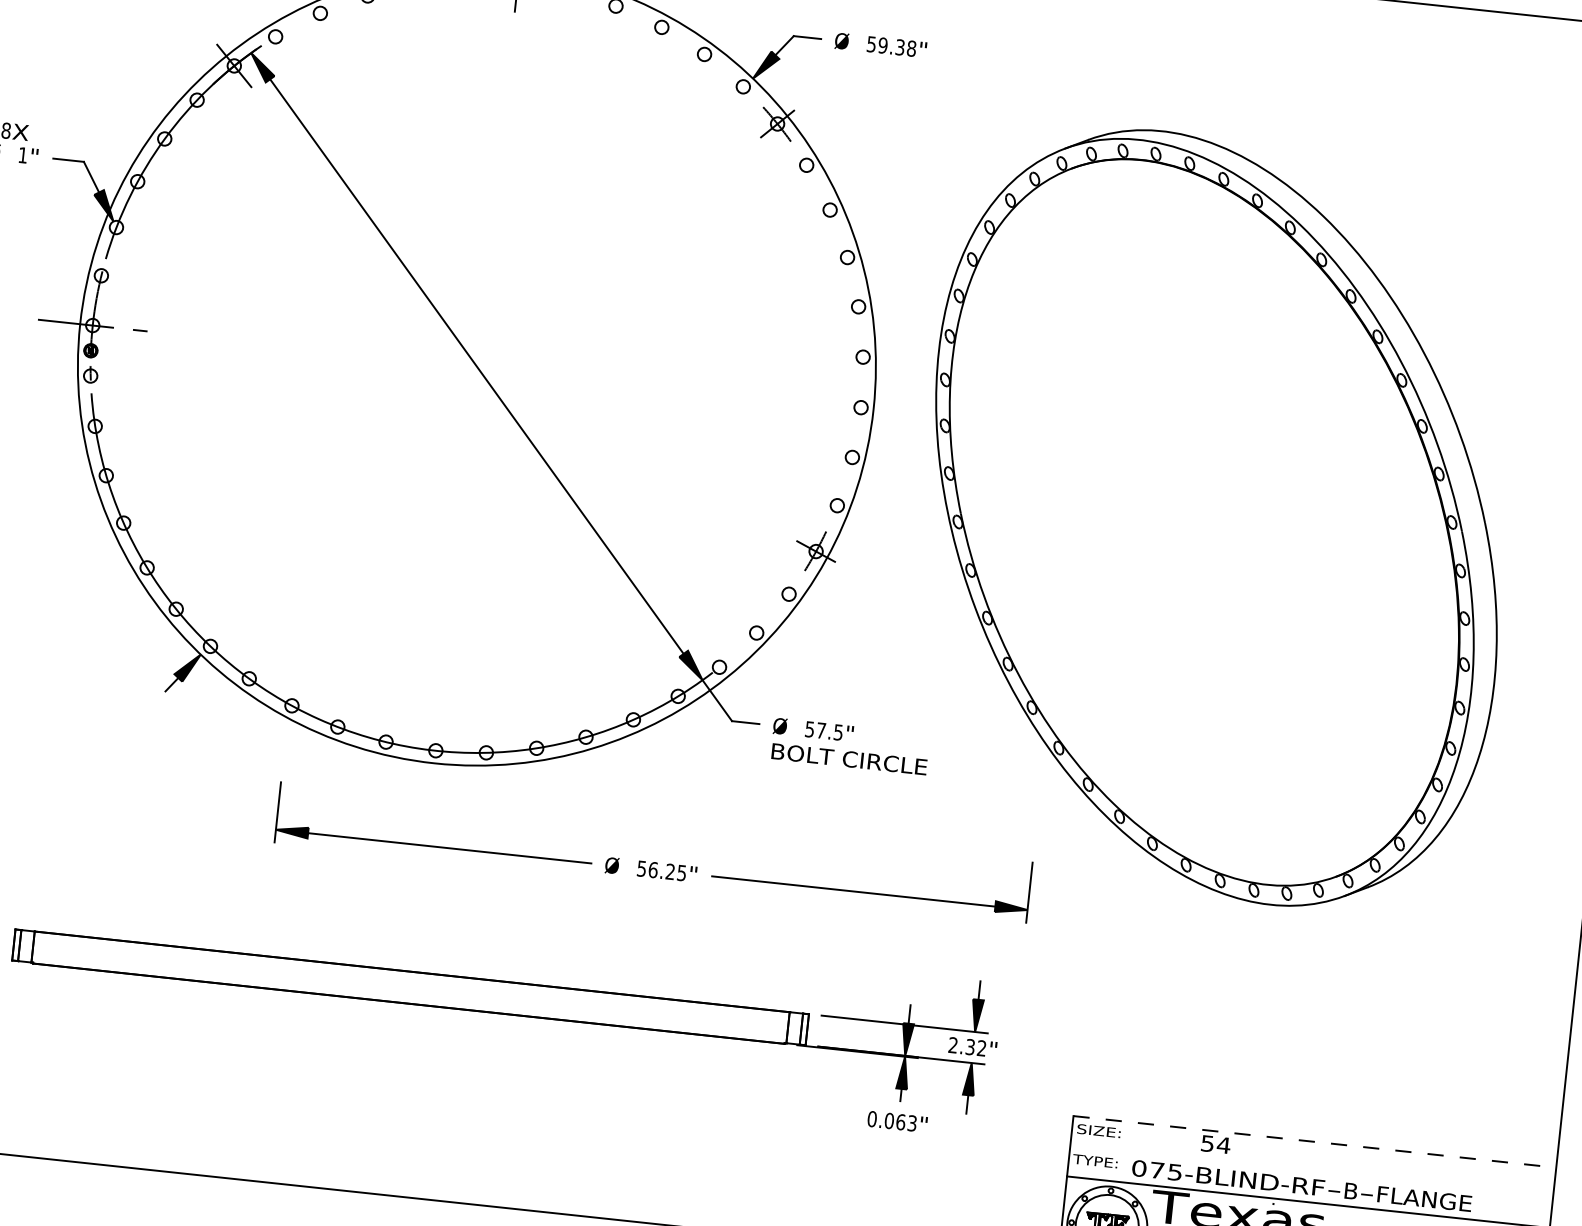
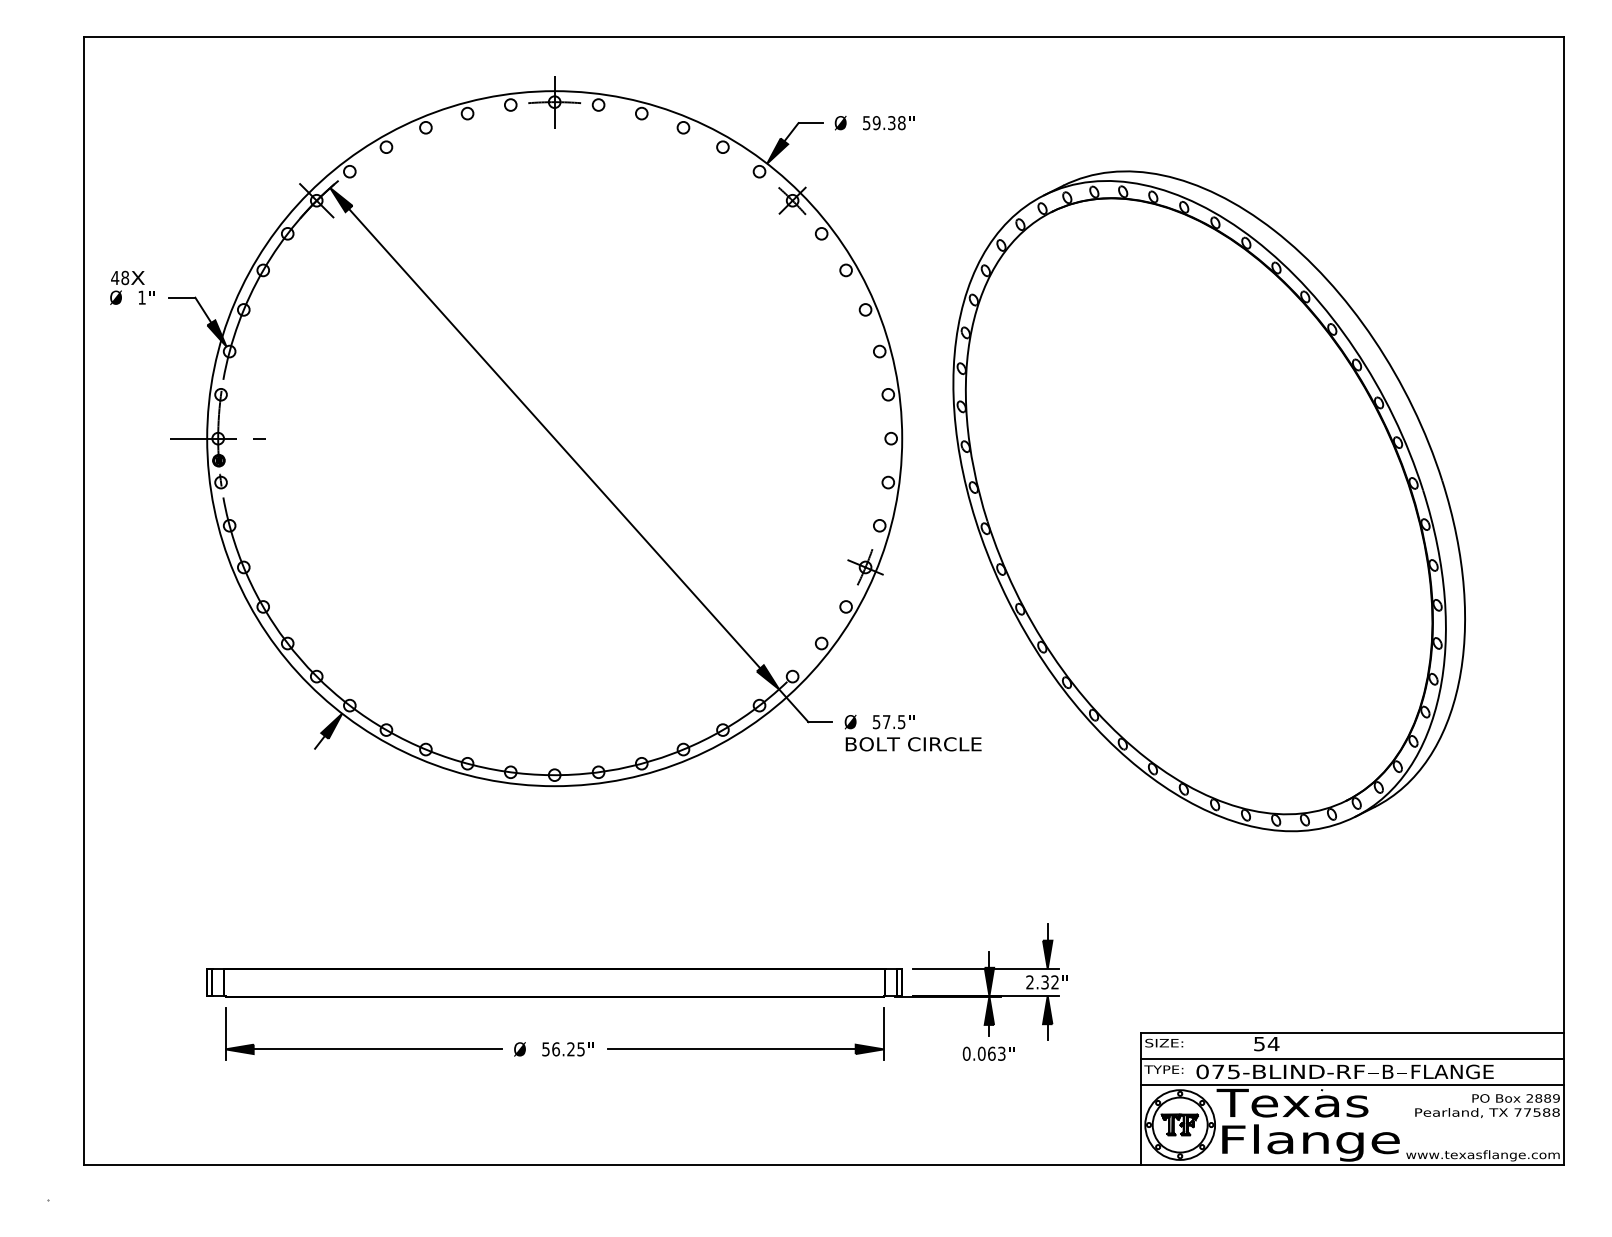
part: (653, 862) -> (555, 1042), moved
line: (1315, 1141) -> (1352, 1032), dashed -> solid
line: (1310, 1171) -> (1351, 1058), added

